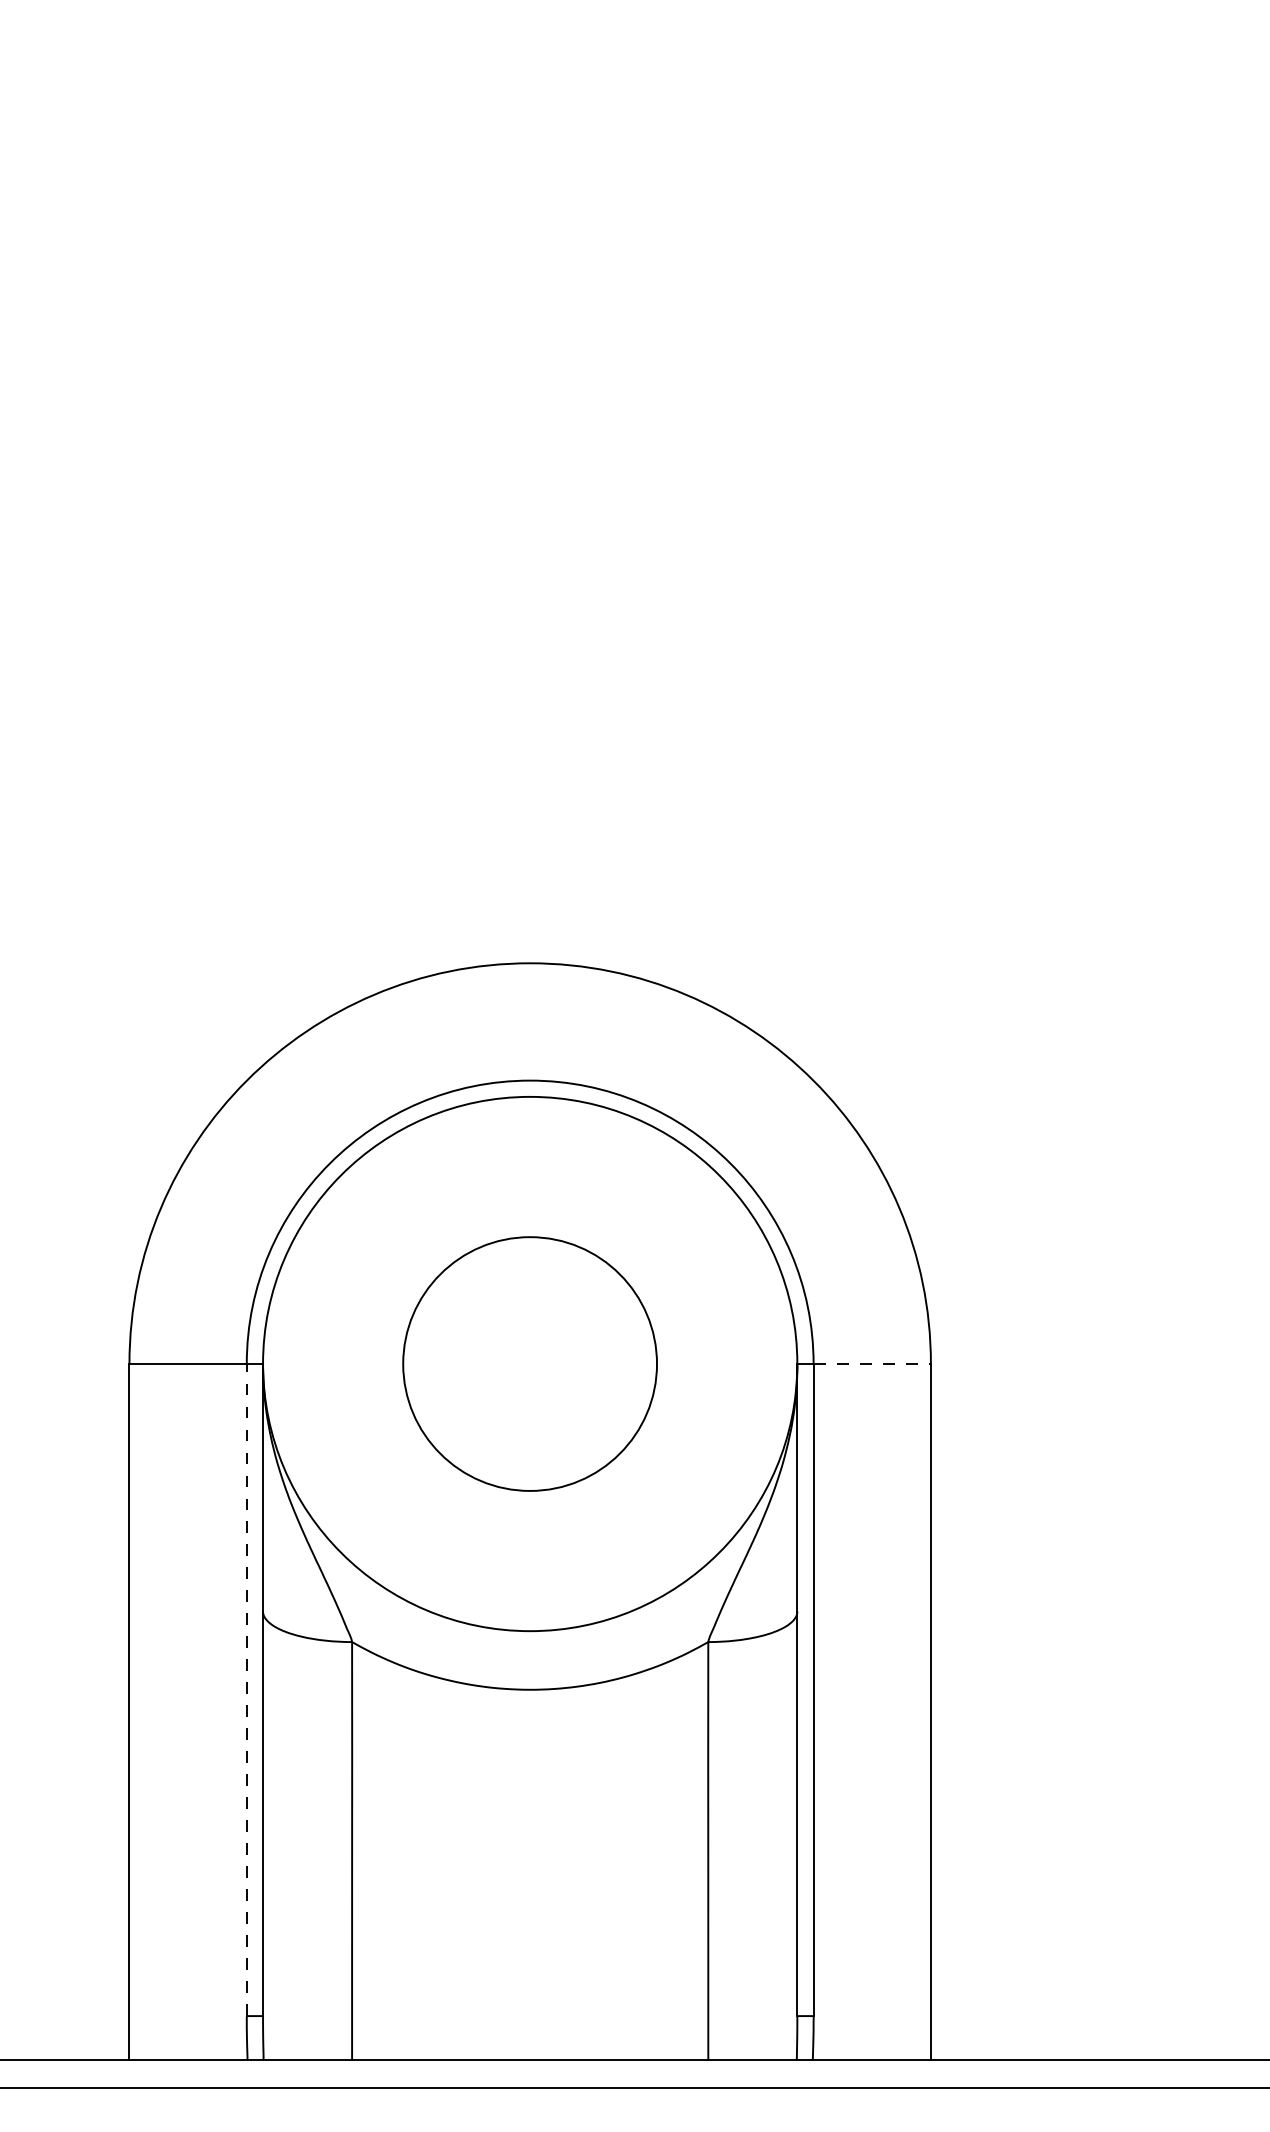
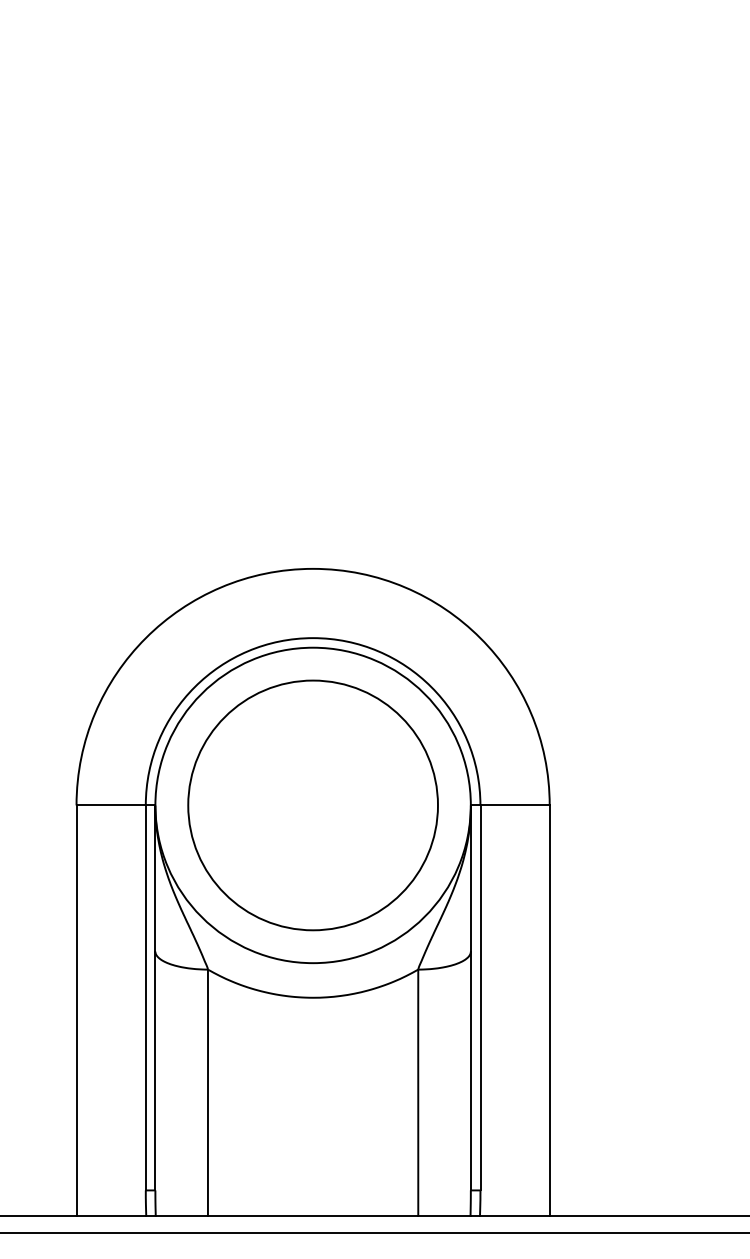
circle: (529, 1364) -> (312, 805), size x1.67
line: (872, 1364) -> (515, 805), dashed -> solid
line: (246, 1689) -> (145, 997), dashed -> solid

